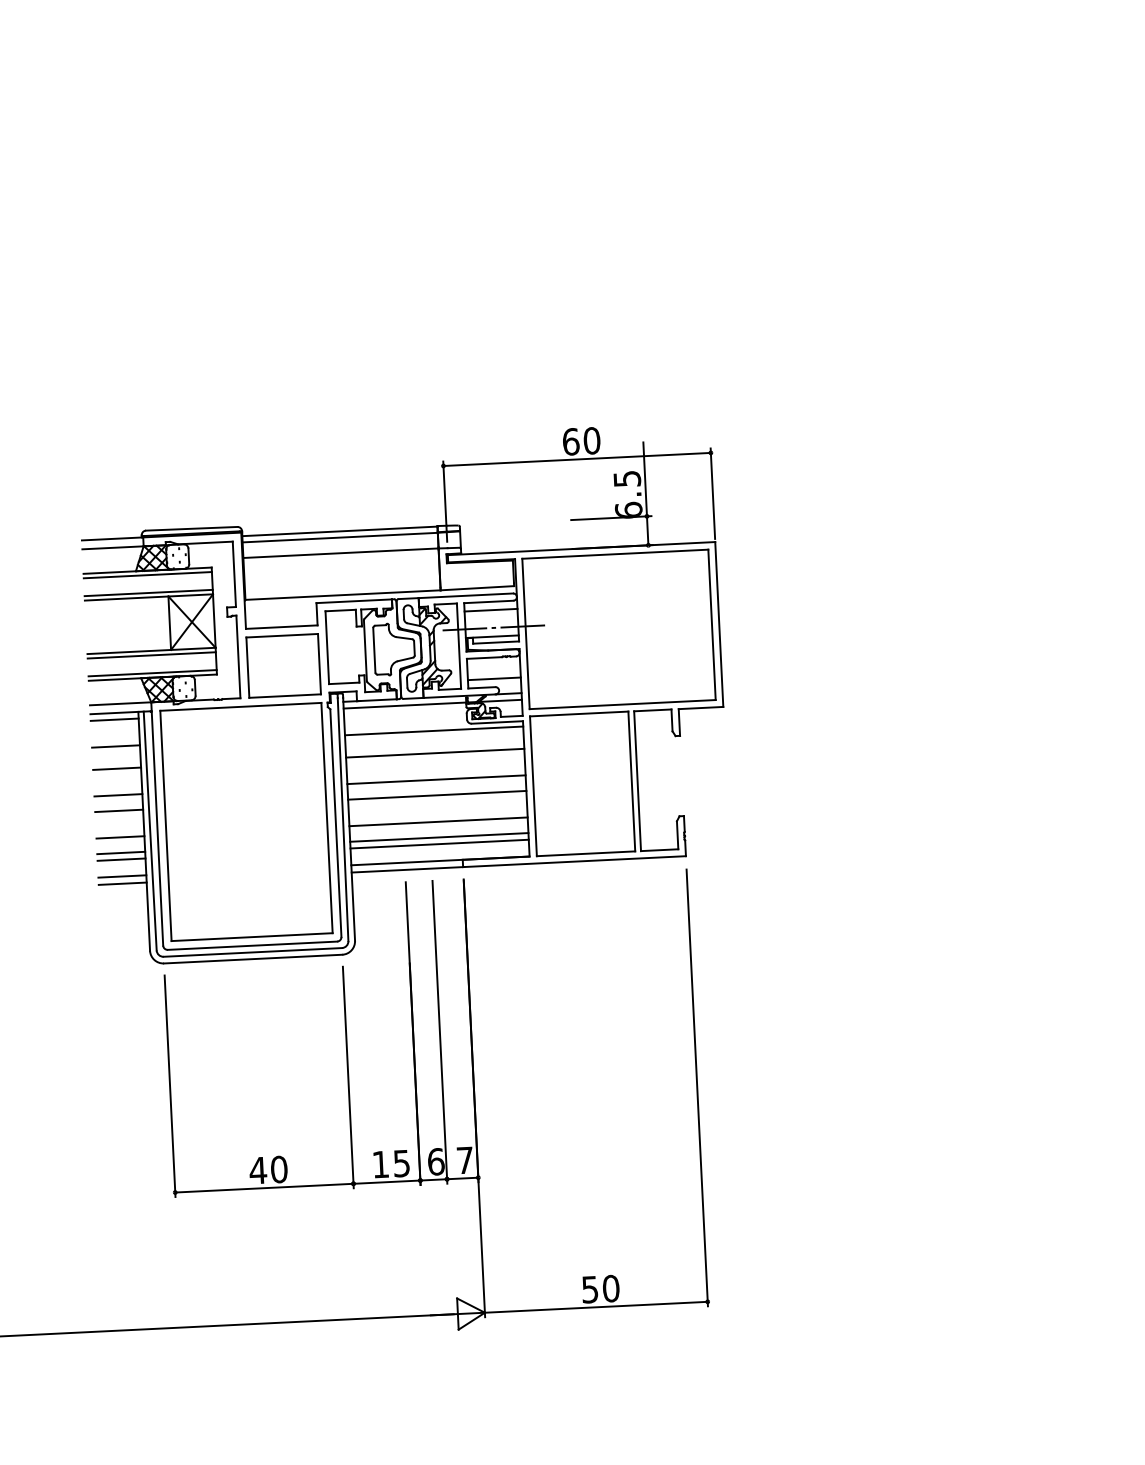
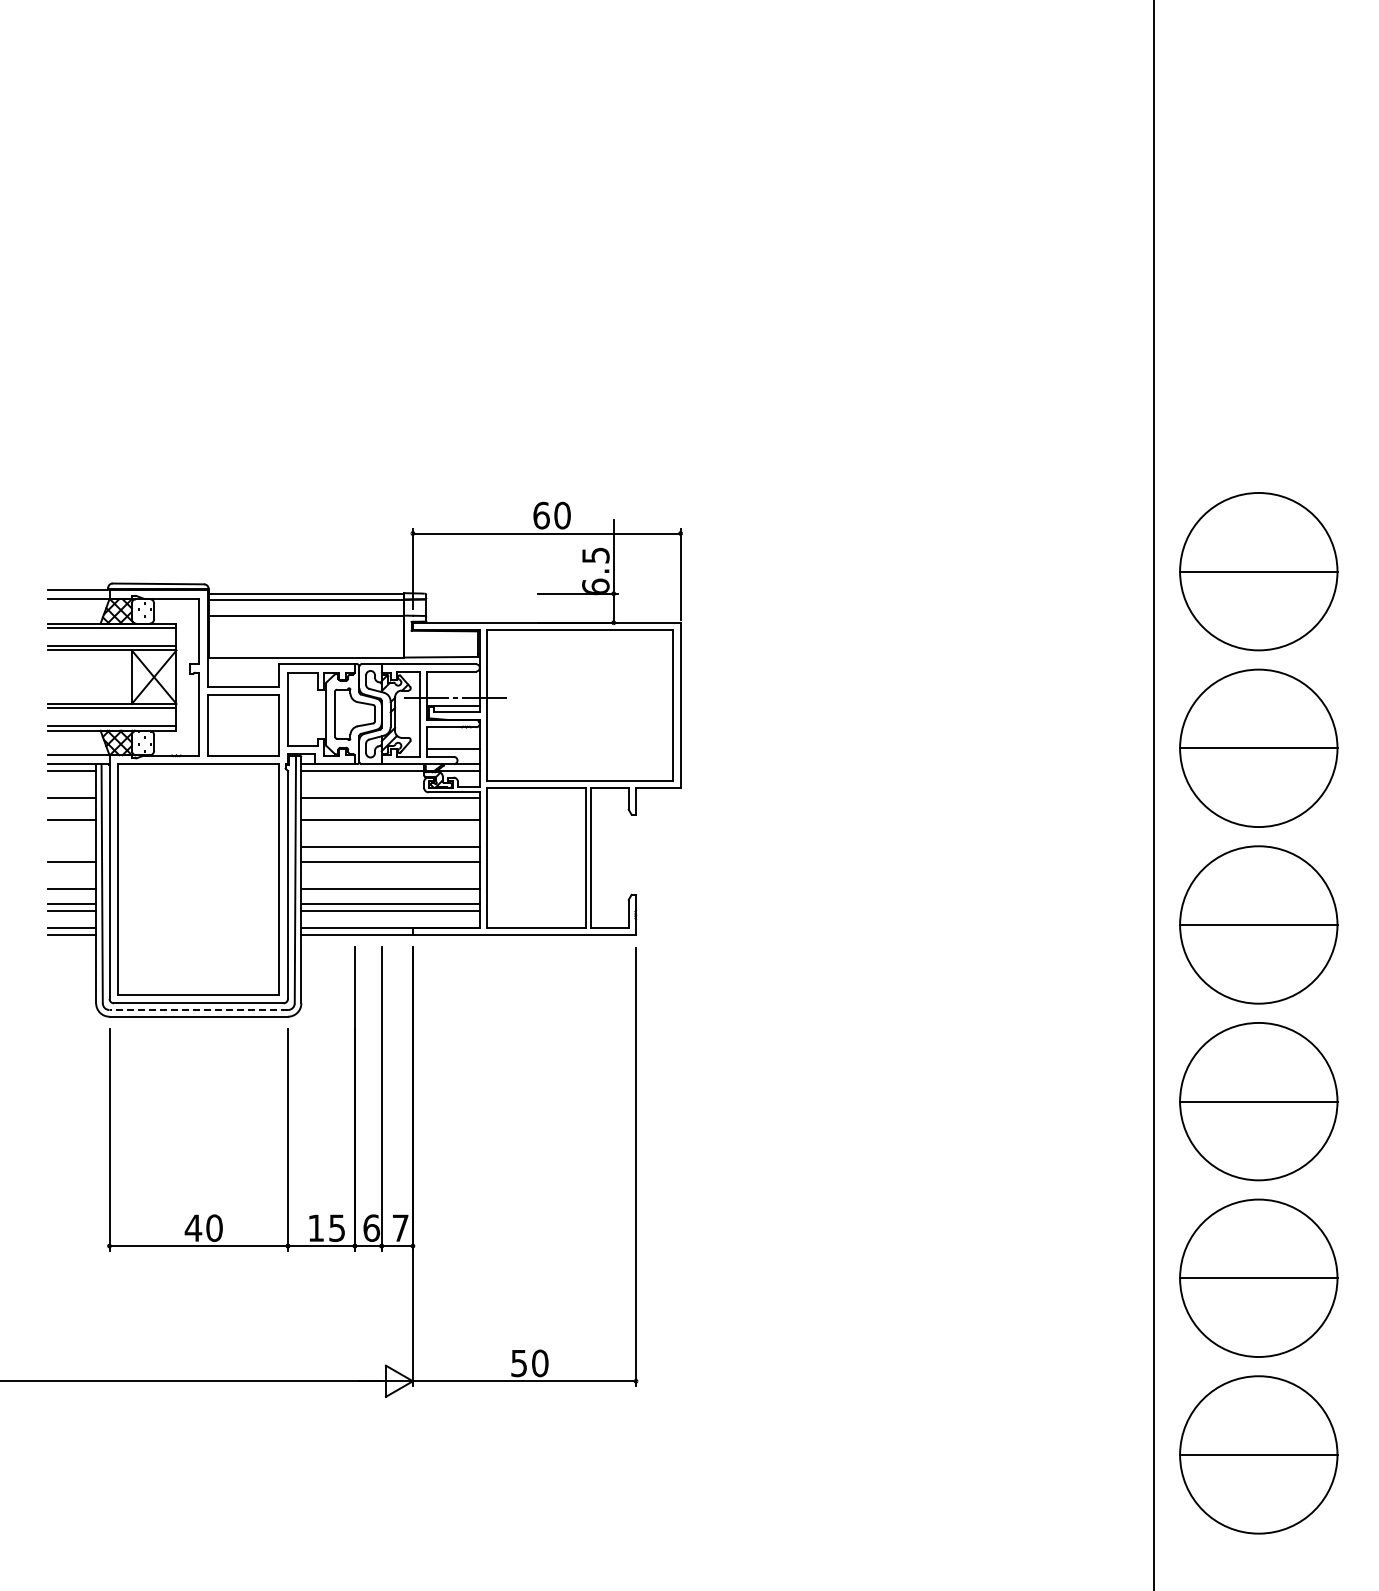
line: (490, 609) -> (452, 679), removed
line: (118, 795) -> (72, 846), removed
line: (252, 952) -> (198, 1010), solid -> dashed

